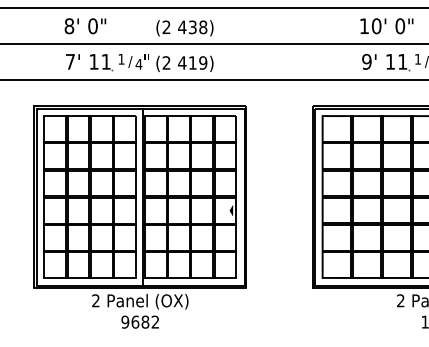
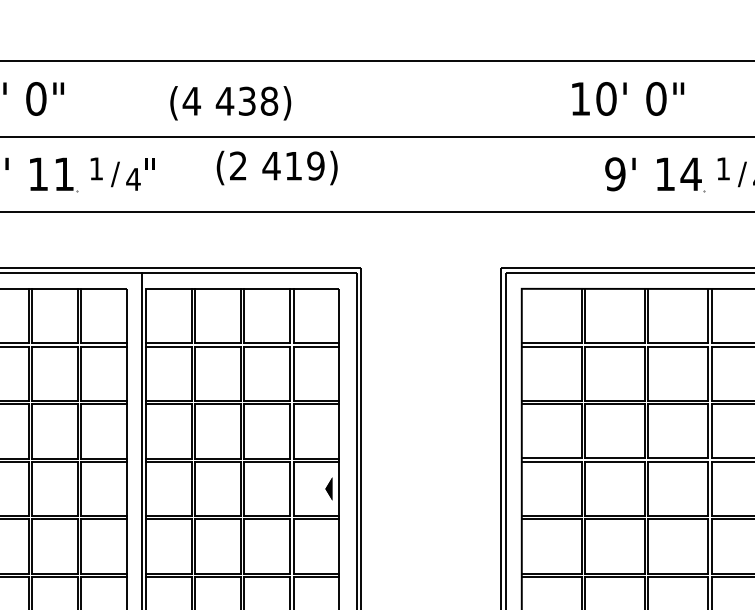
text: (166, 26) -> (191, 99), (2 -> (4
text: (386, 26) -> (627, 99), moved
text: (402, 61) -> (690, 173), 11 -> 14
text: (184, 63) -> (276, 167), moved

